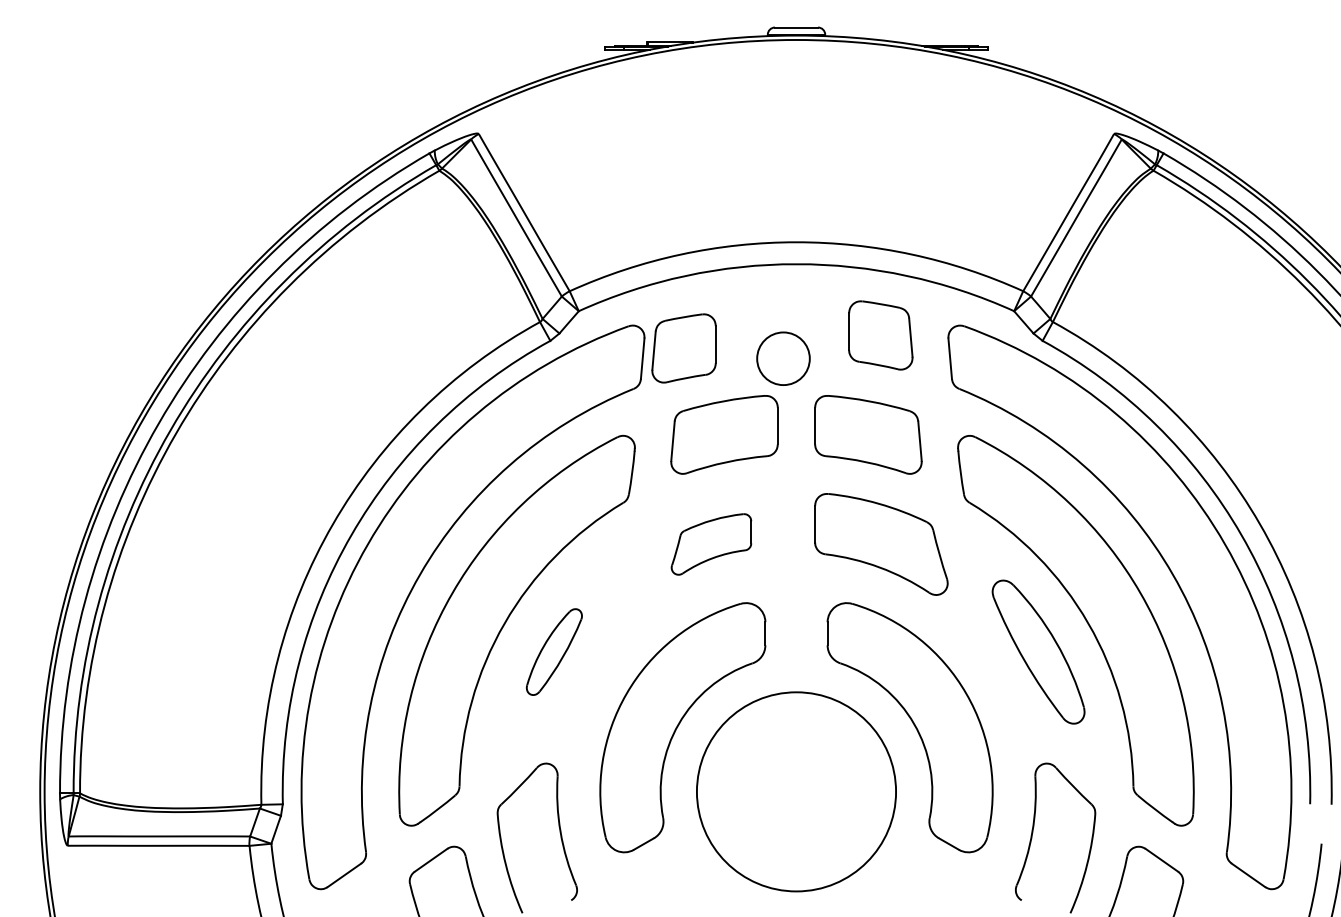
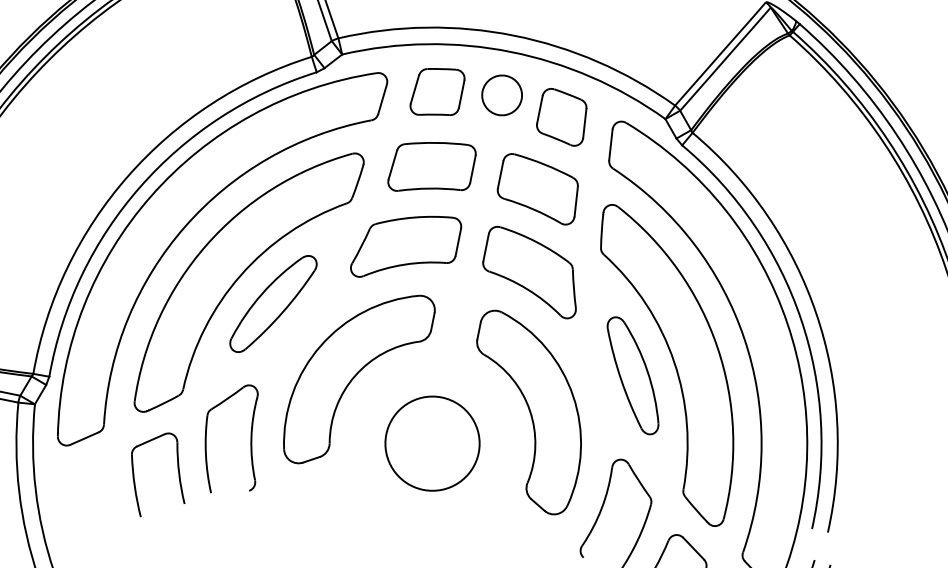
part: (683, 348) -> (437, 92), moved
circle: (783, 358) -> (502, 95), moved
part: (711, 544) -> (406, 247), size x1.67
part: (554, 651) -> (273, 303), size x1.67
circle: (796, 791) -> (432, 443), size x0.62

